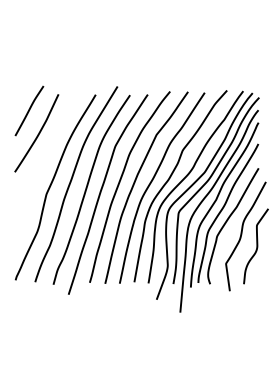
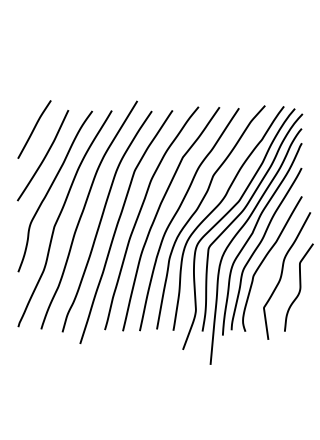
curve: (43, 162) -> (50, 189), added

